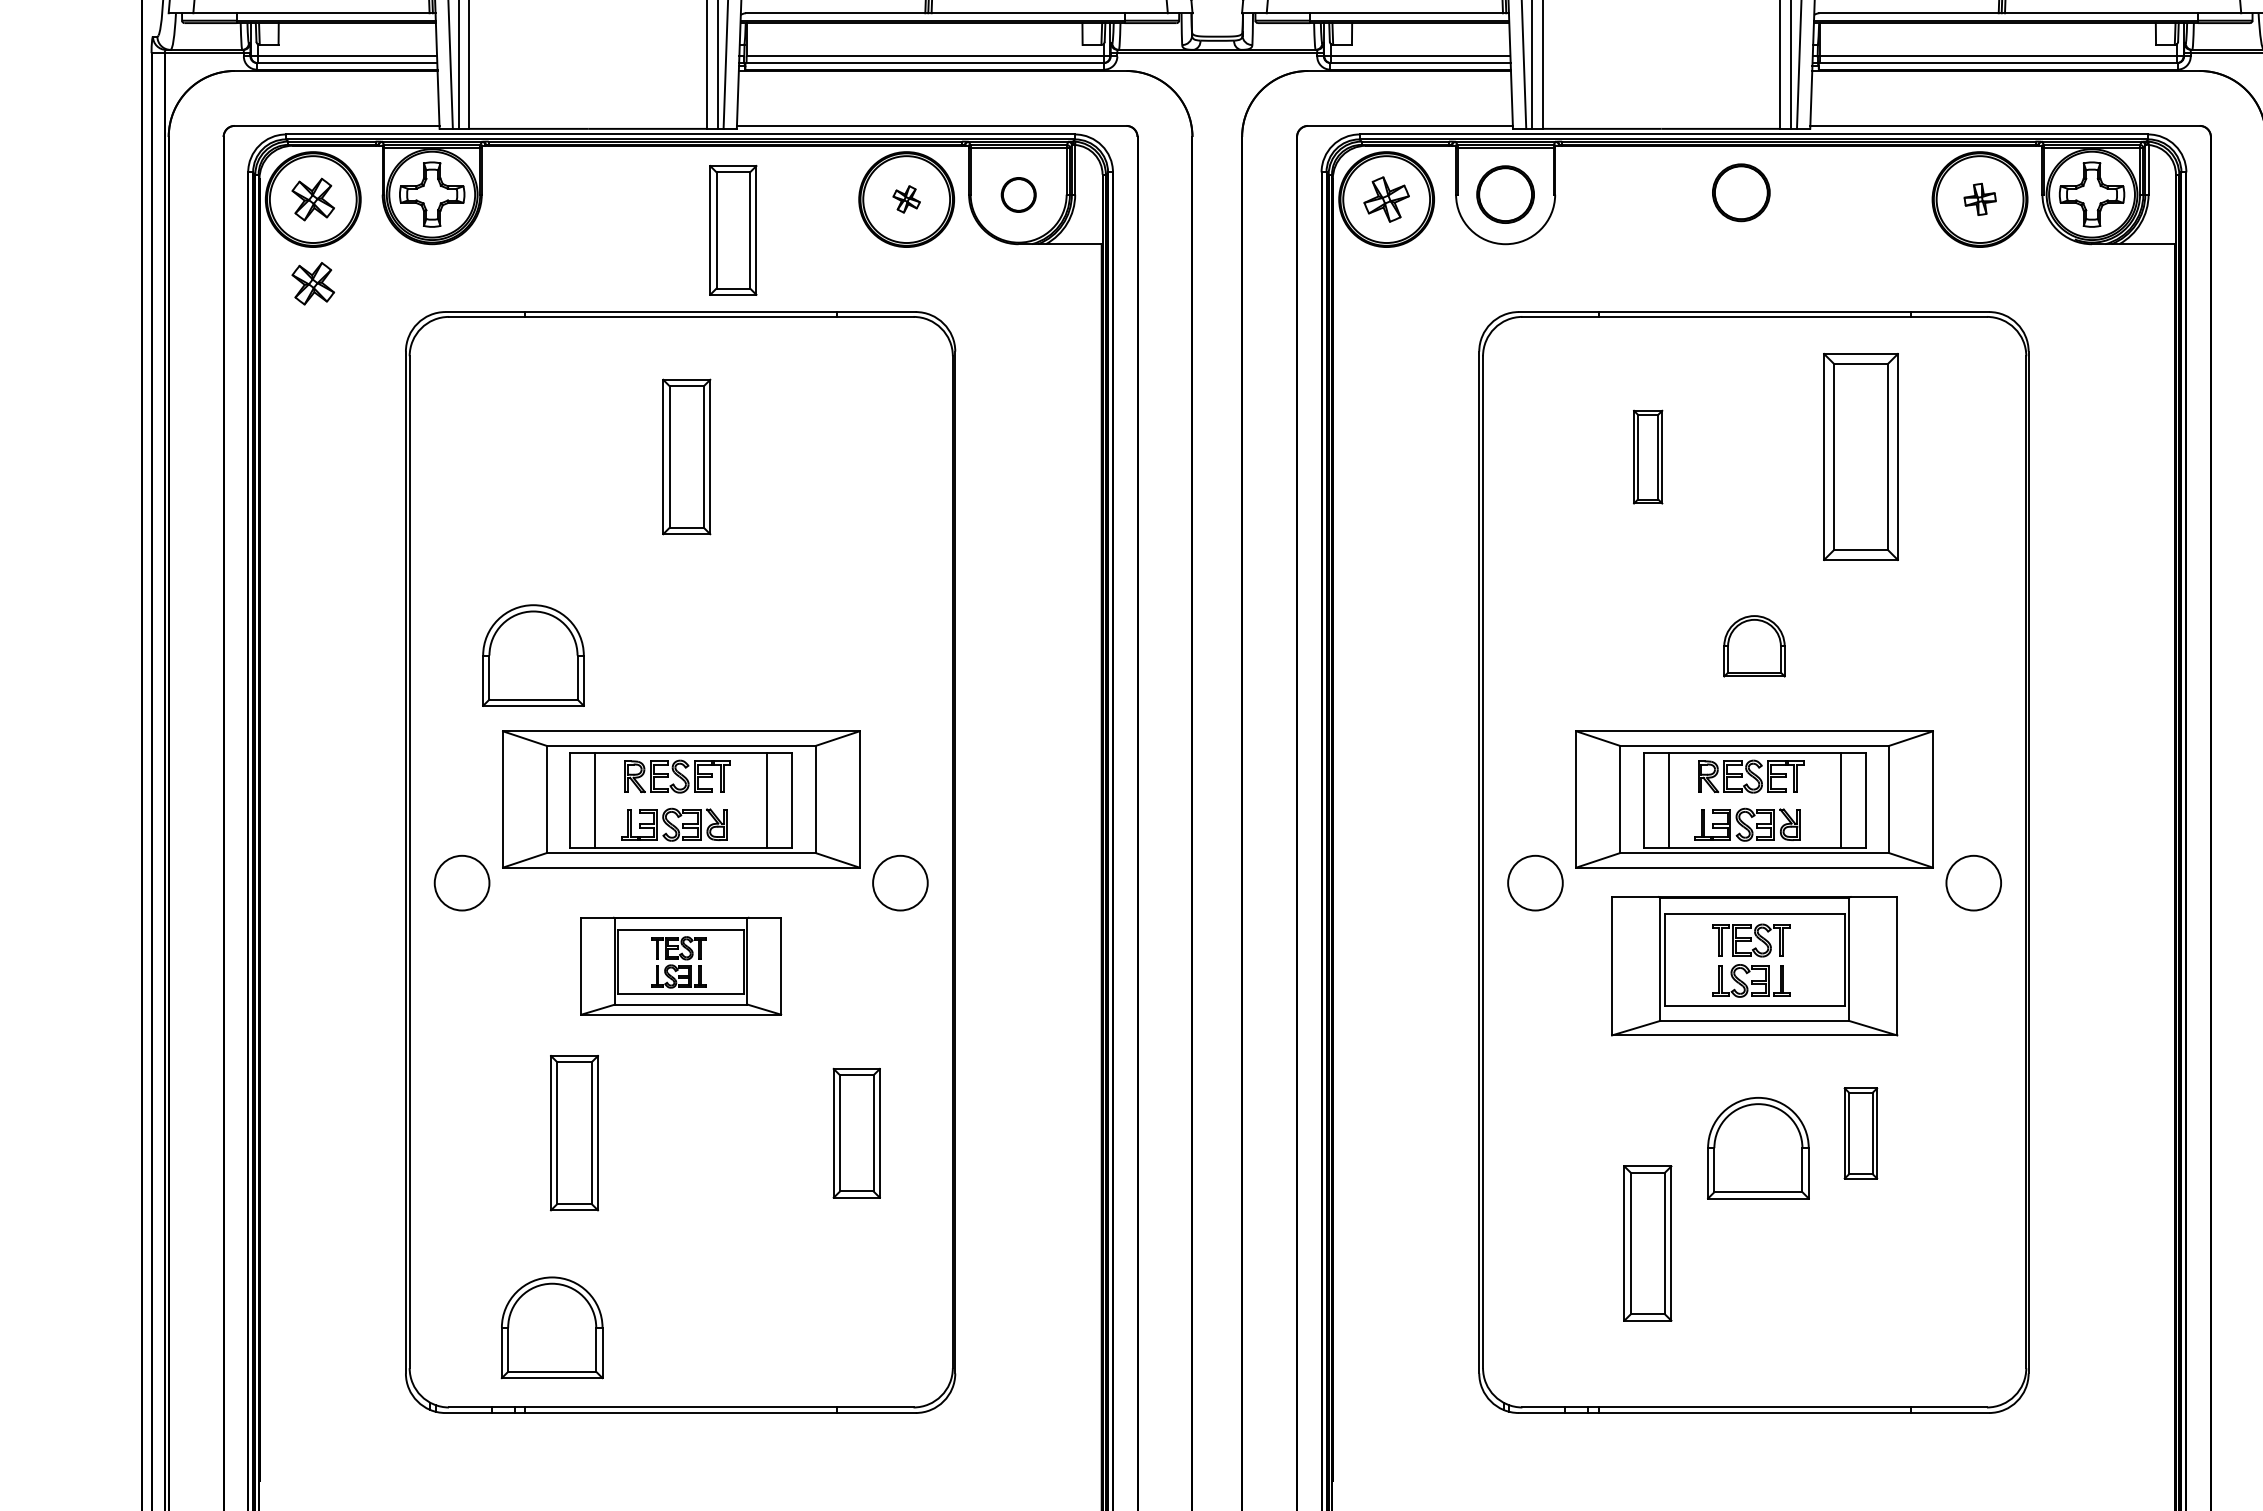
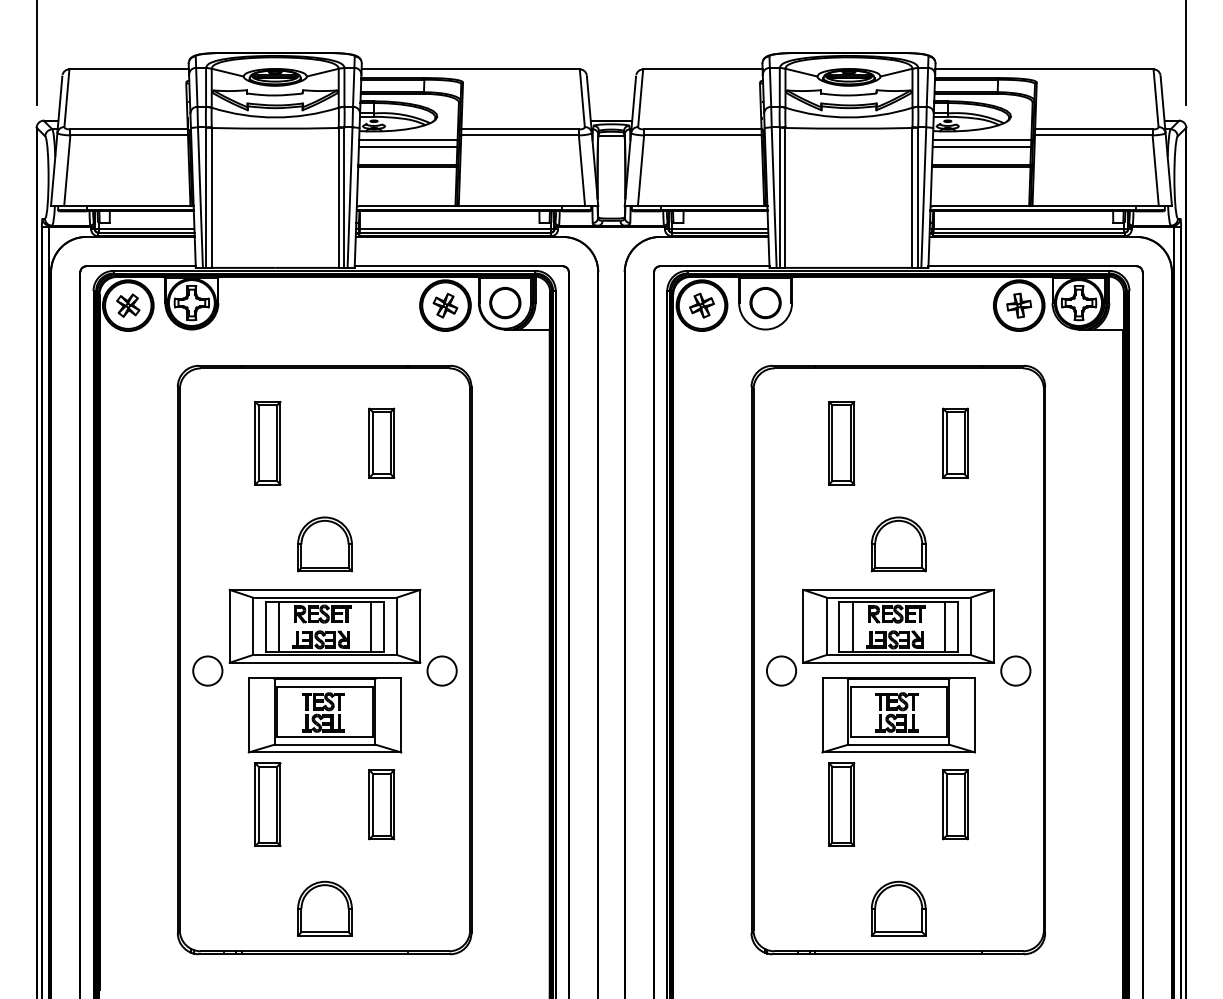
circle: (1741, 193) -> (891, 302), removed
part: (1018, 195) -> (505, 303), size x1.67
part: (906, 199) -> (445, 305), size x1.67
part: (1980, 199) -> (1019, 305), size x1.43
part: (732, 229) -> (381, 442), moved
part: (313, 283) -> (128, 350), removed
part: (1860, 455) -> (955, 442), size x0.62
part: (685, 457) -> (267, 443), moved
part: (1647, 457) -> (841, 443), size x1.67
part: (1754, 646) -> (898, 544), size x1.67
part: (532, 655) -> (324, 544), moved
part: (680, 966) -> (324, 715), size x1.43
part: (856, 1132) -> (381, 804), moved
part: (1860, 1132) -> (955, 804), size x1.43
part: (1757, 1147) -> (898, 908), moved
part: (1647, 1243) -> (841, 804), moved
part: (551, 1327) -> (324, 908), moved

